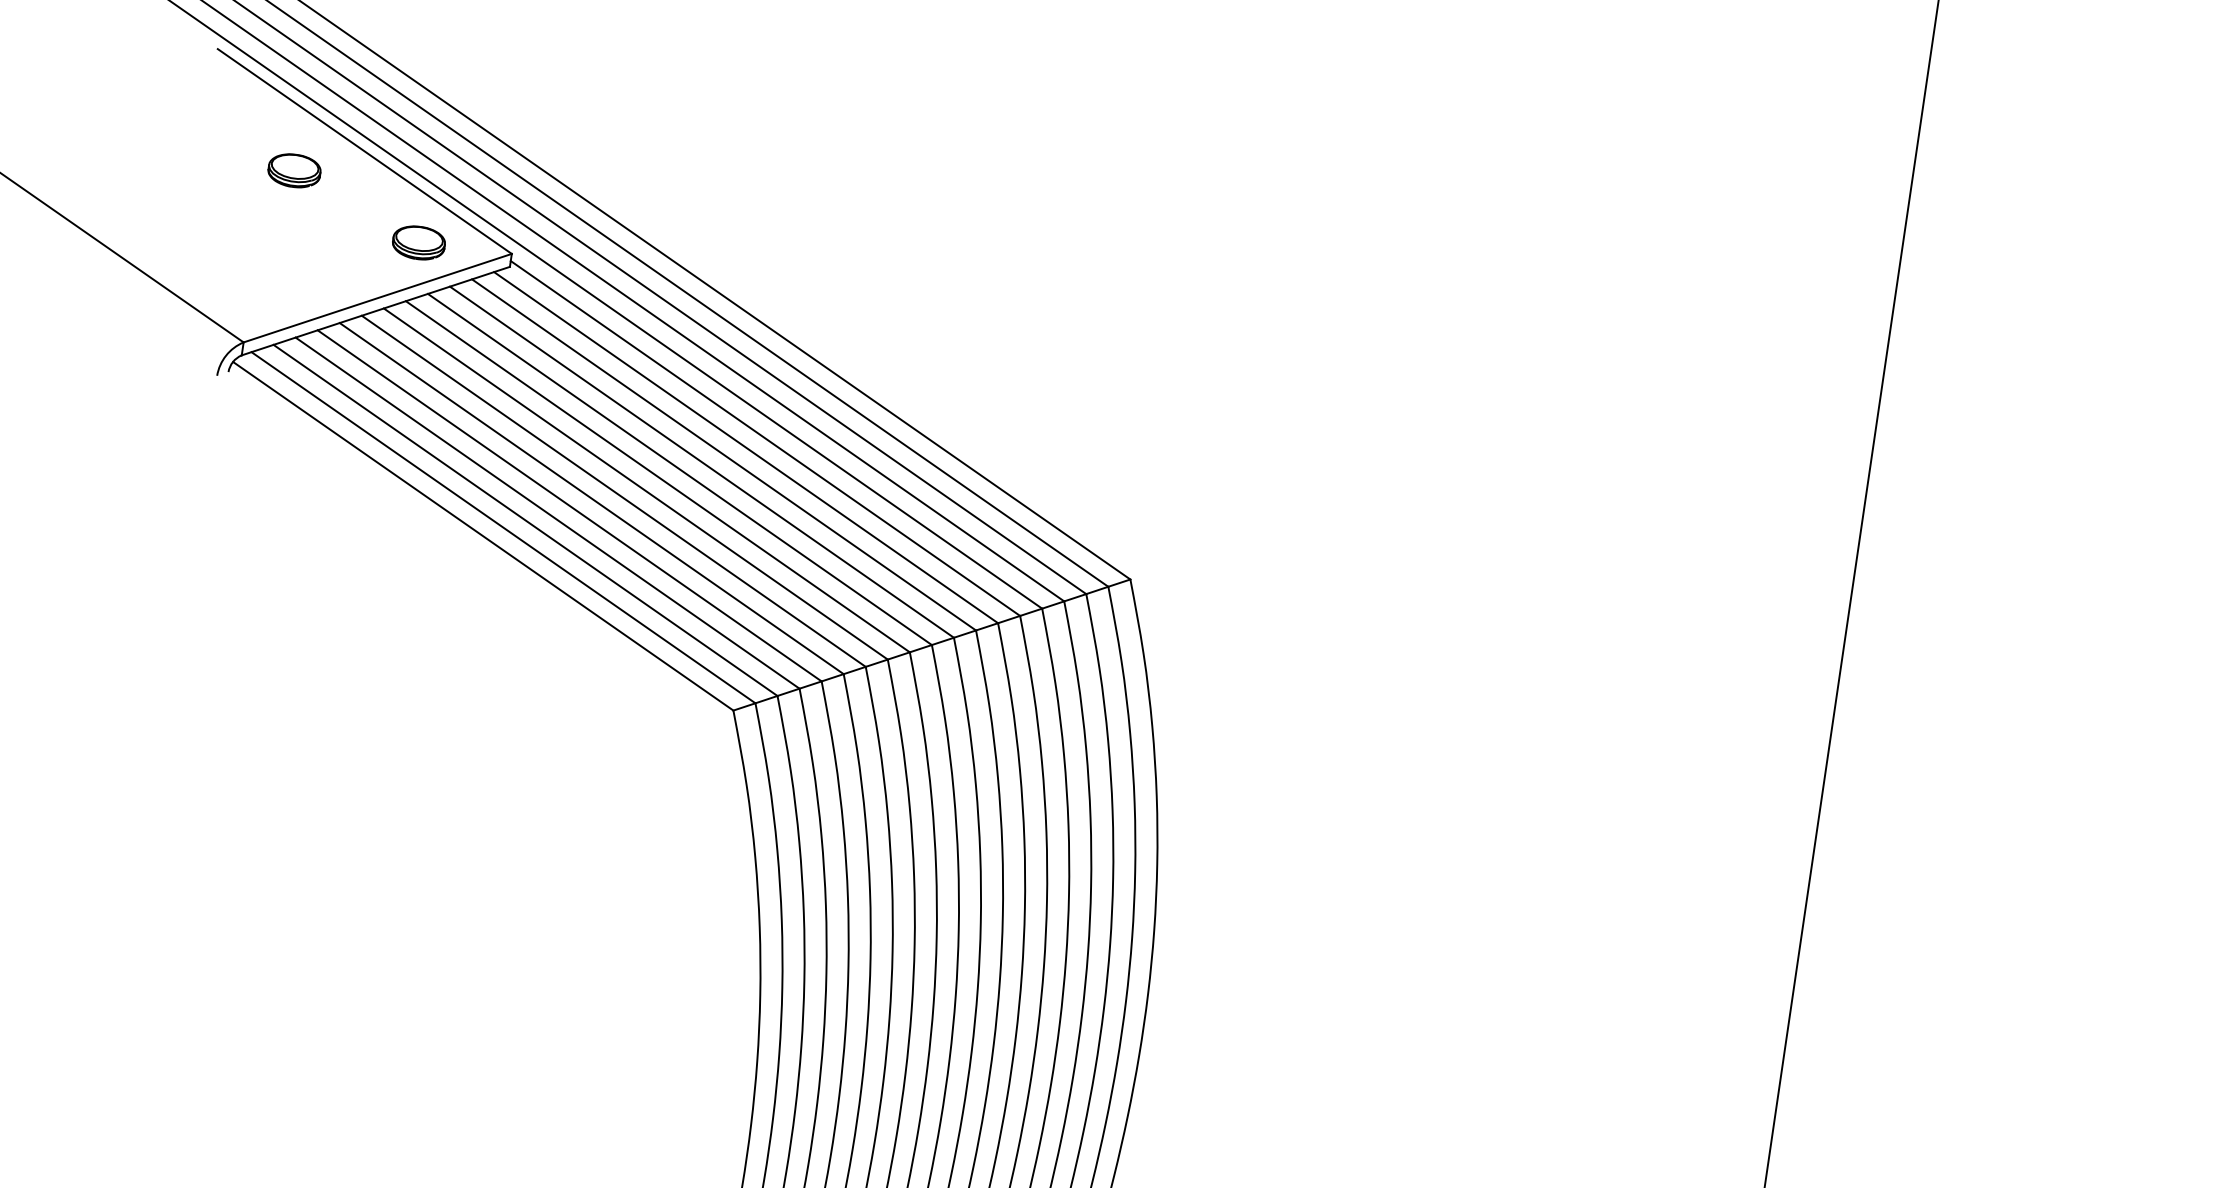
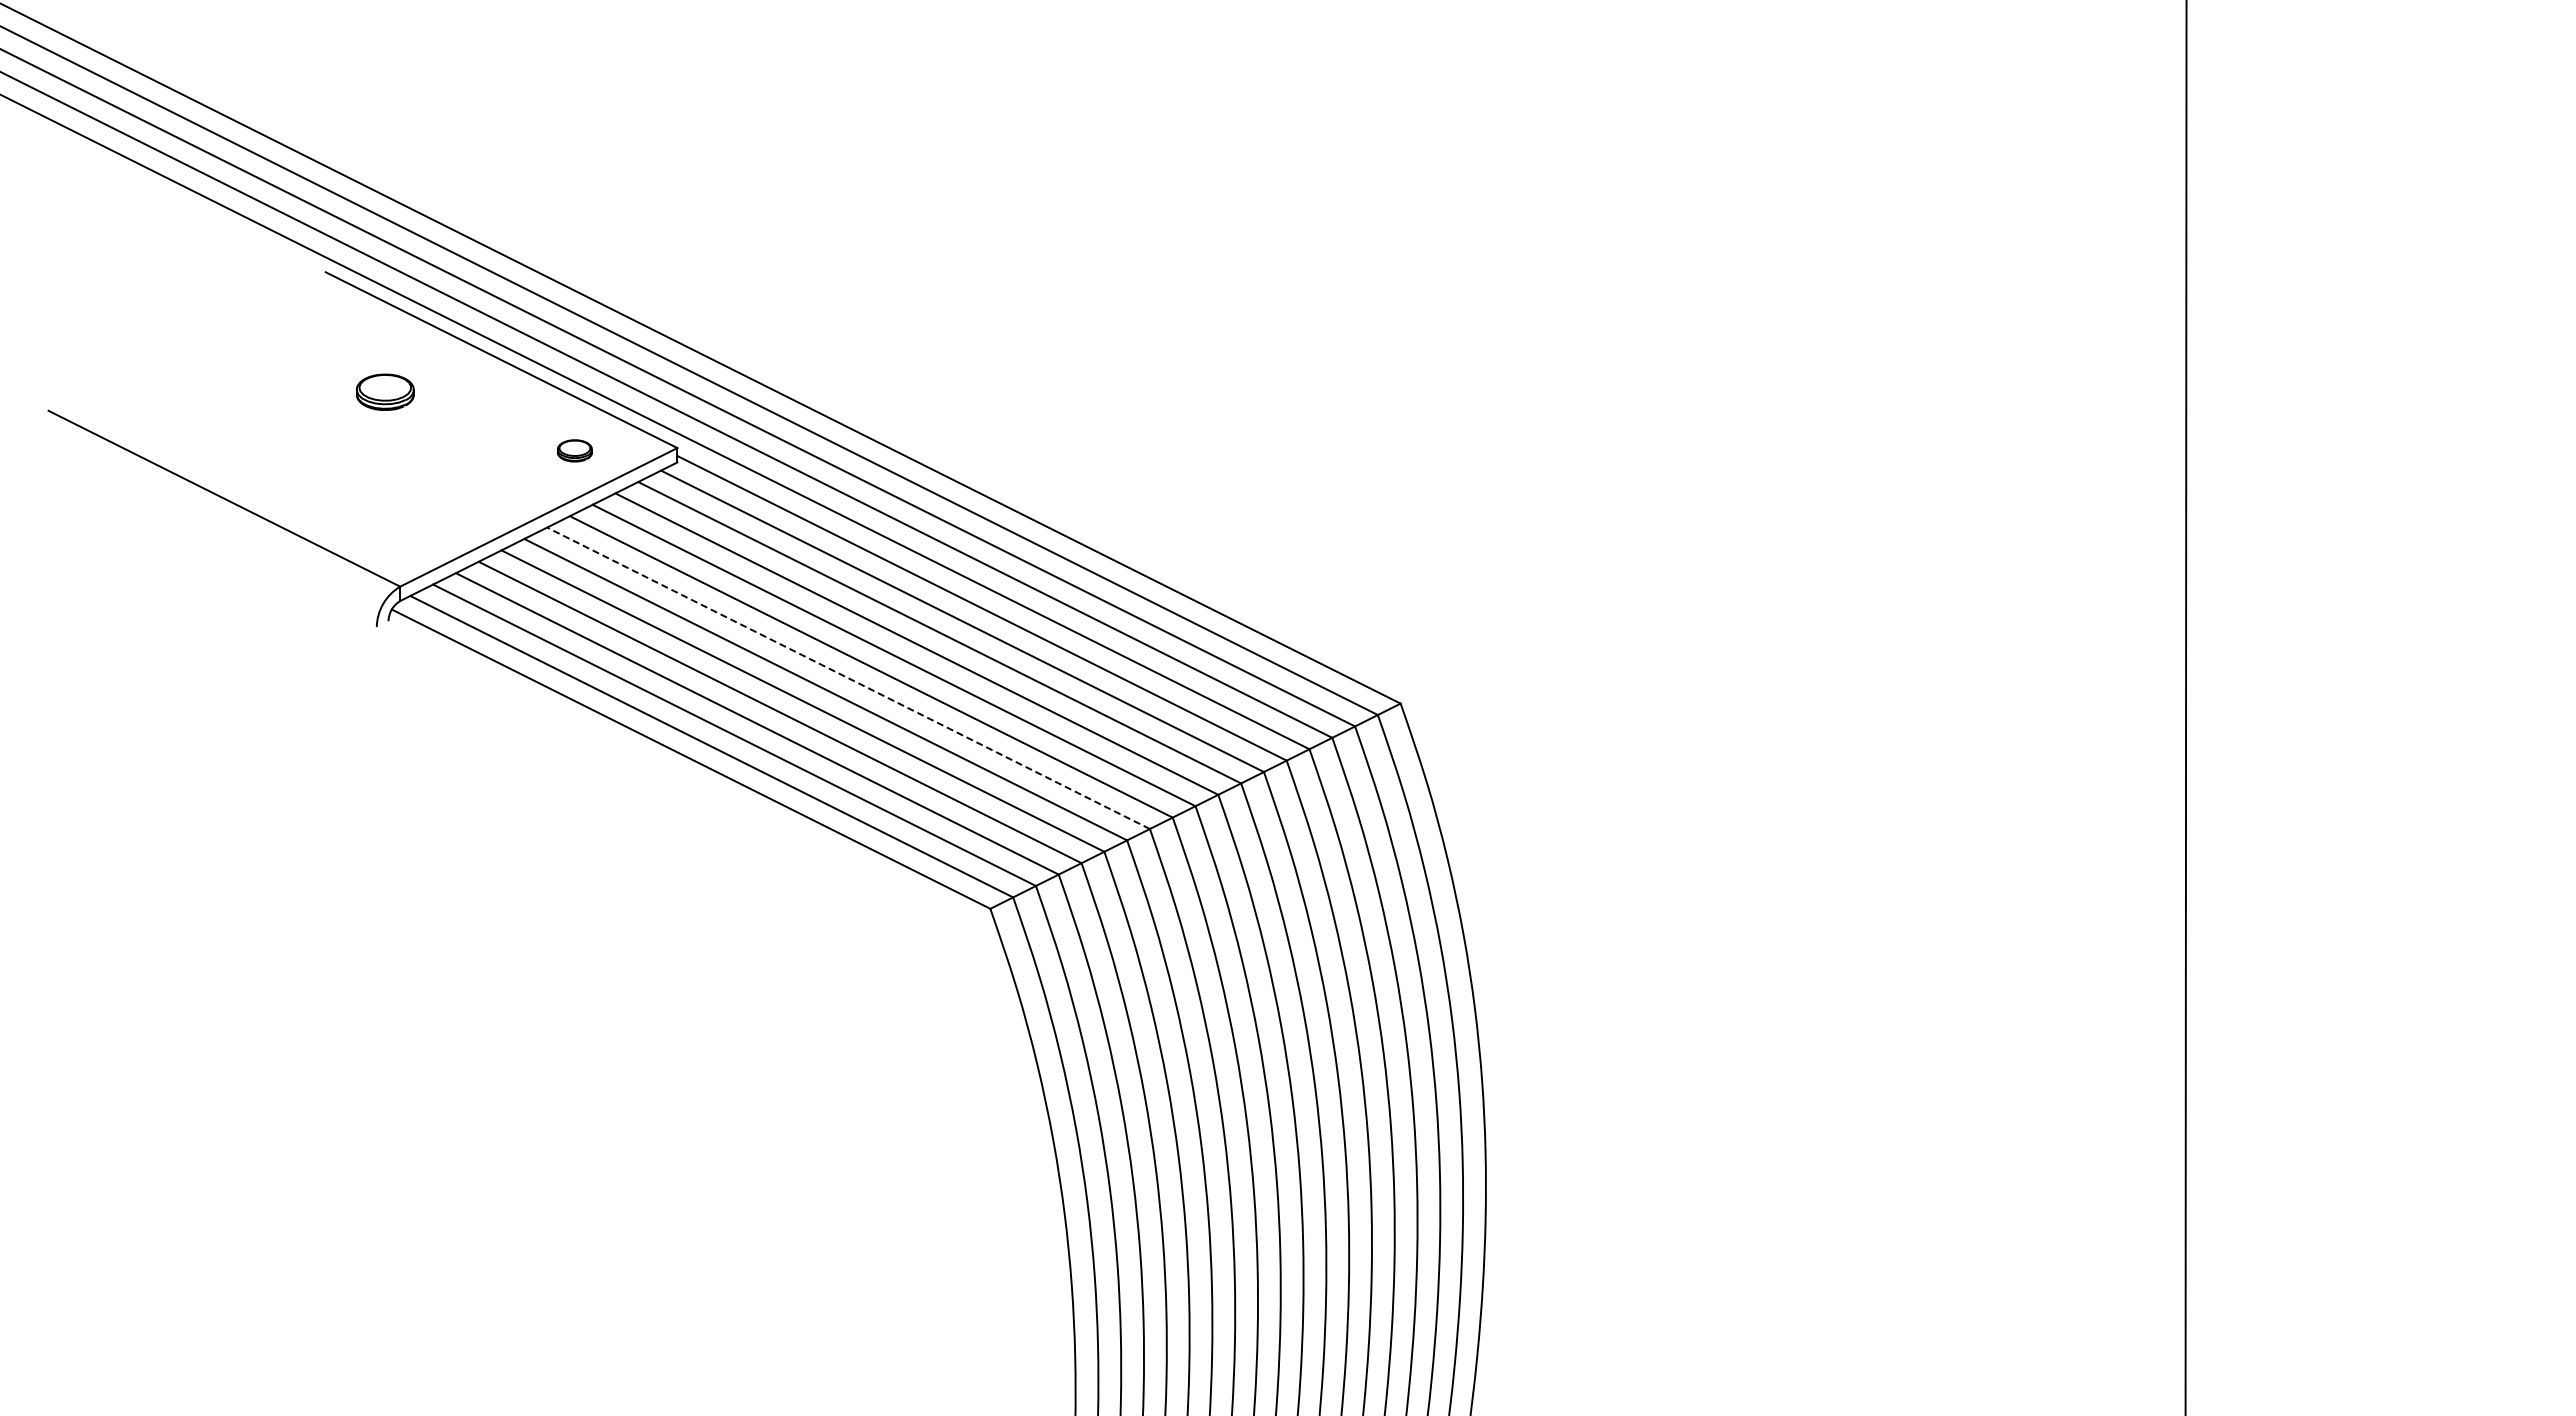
part: (294, 170) -> (385, 391), moved
part: (418, 242) -> (574, 450), size x0.6
line: (635, 484) -> (848, 678), solid -> dashed

